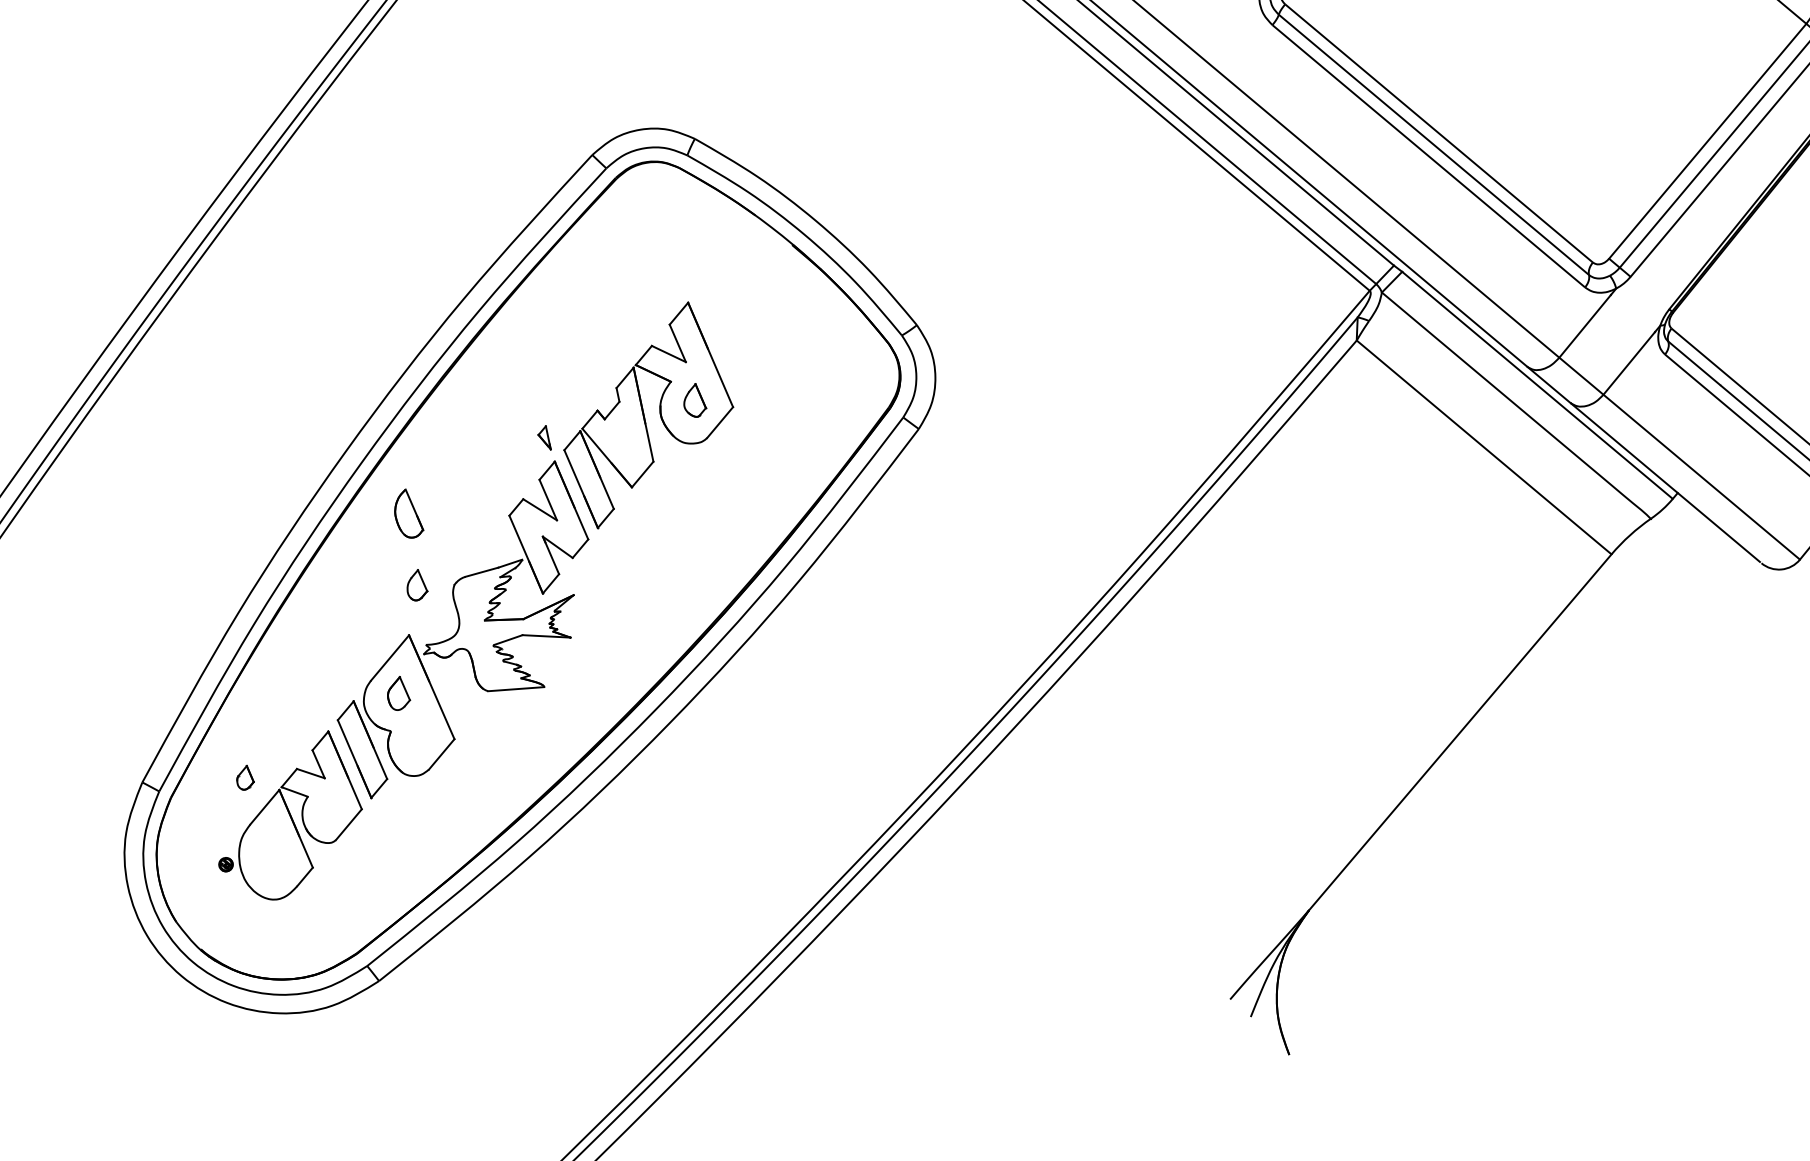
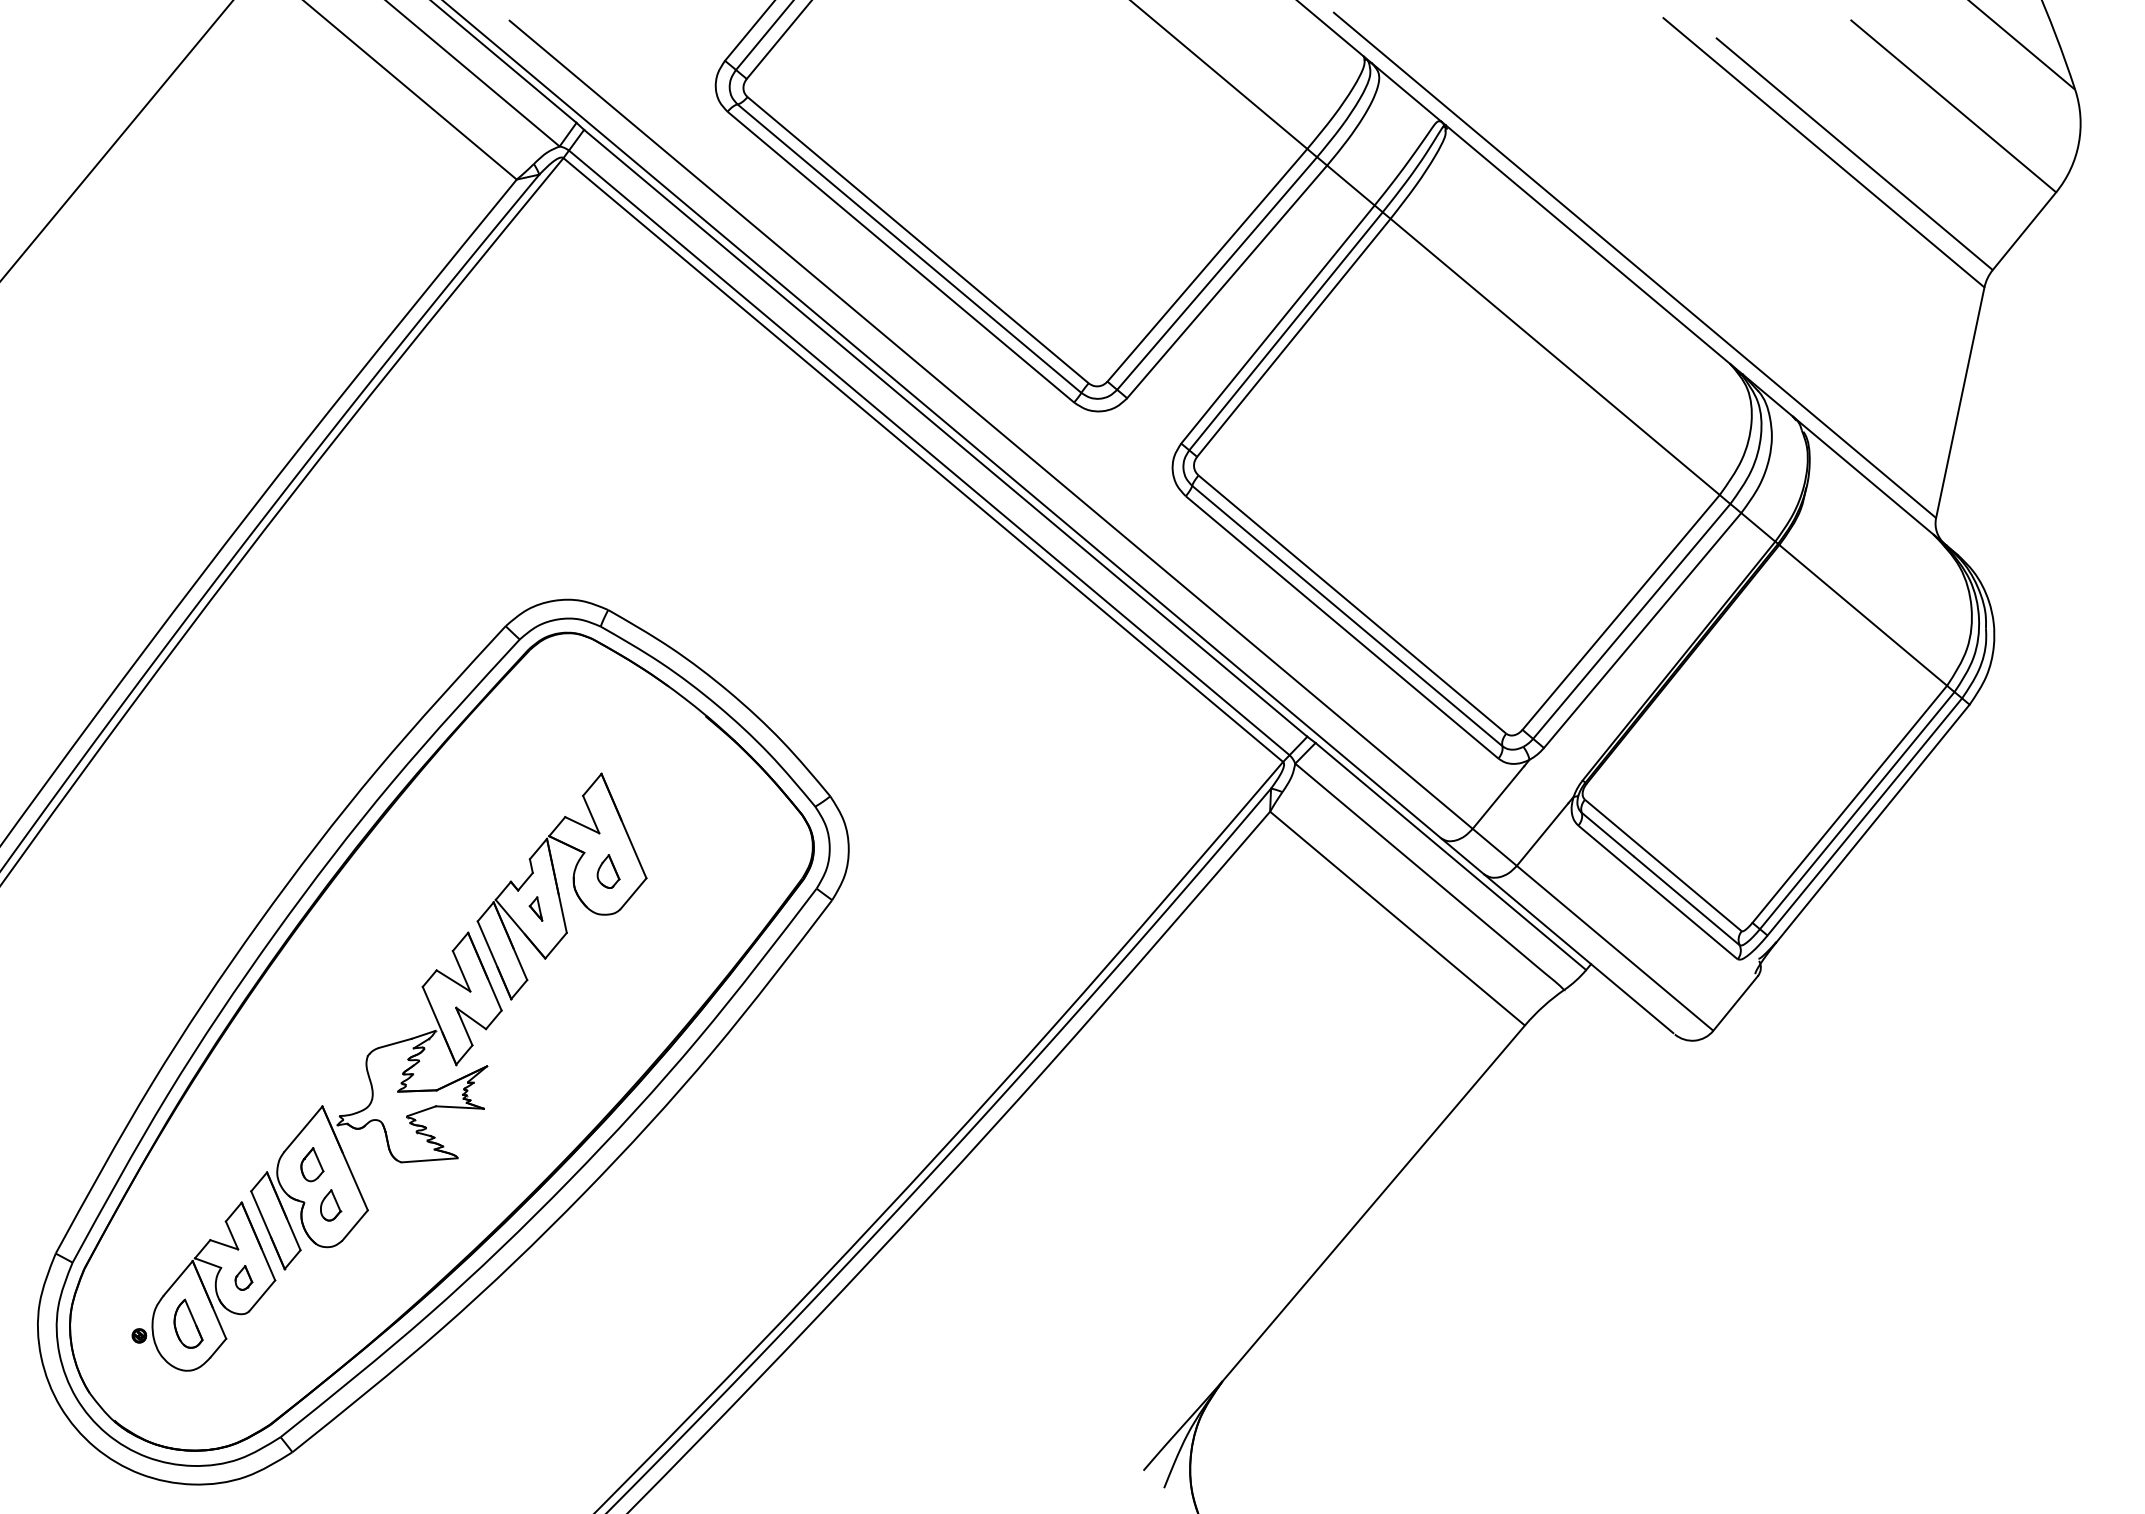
part: (544, 437) -> (535, 908), moved
part: (409, 513) -> (188, 1323), moved
part: (418, 585) -> (331, 1205), moved
part: (245, 777) -> (243, 1277), moved

